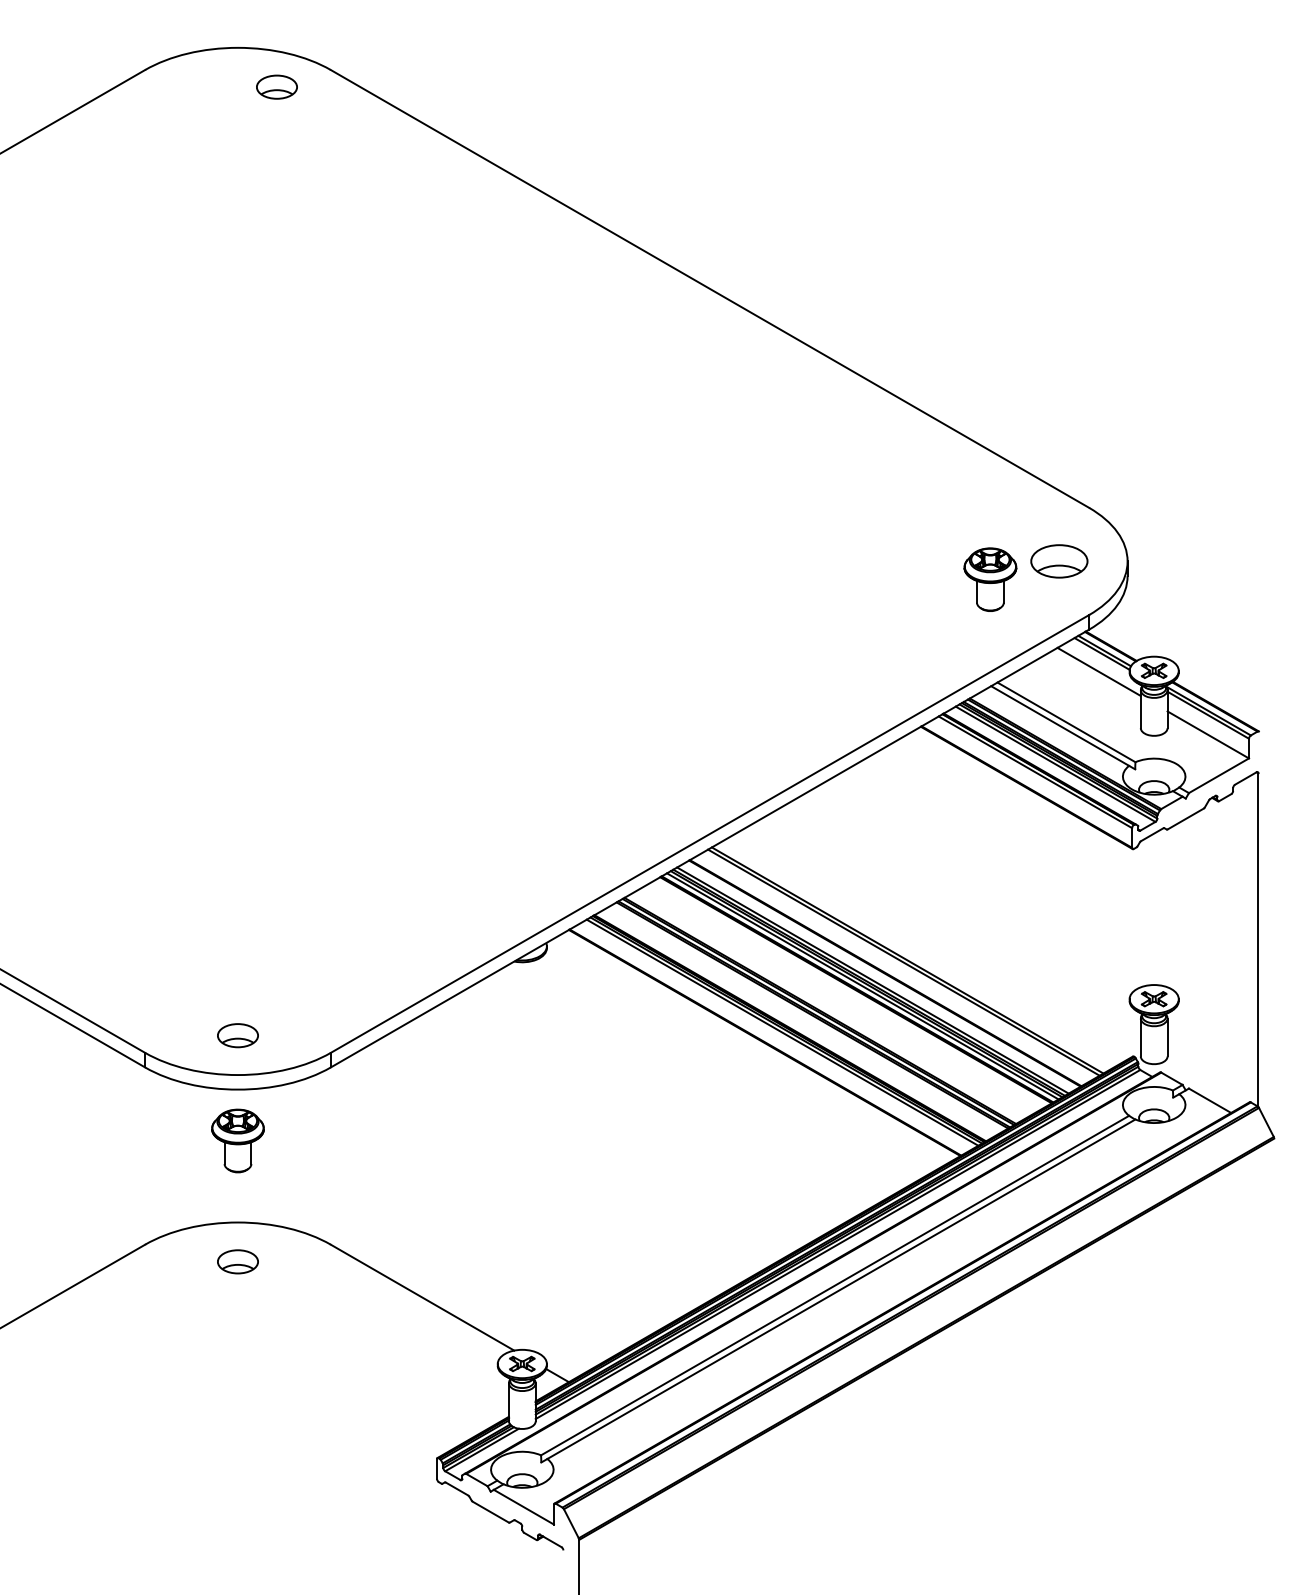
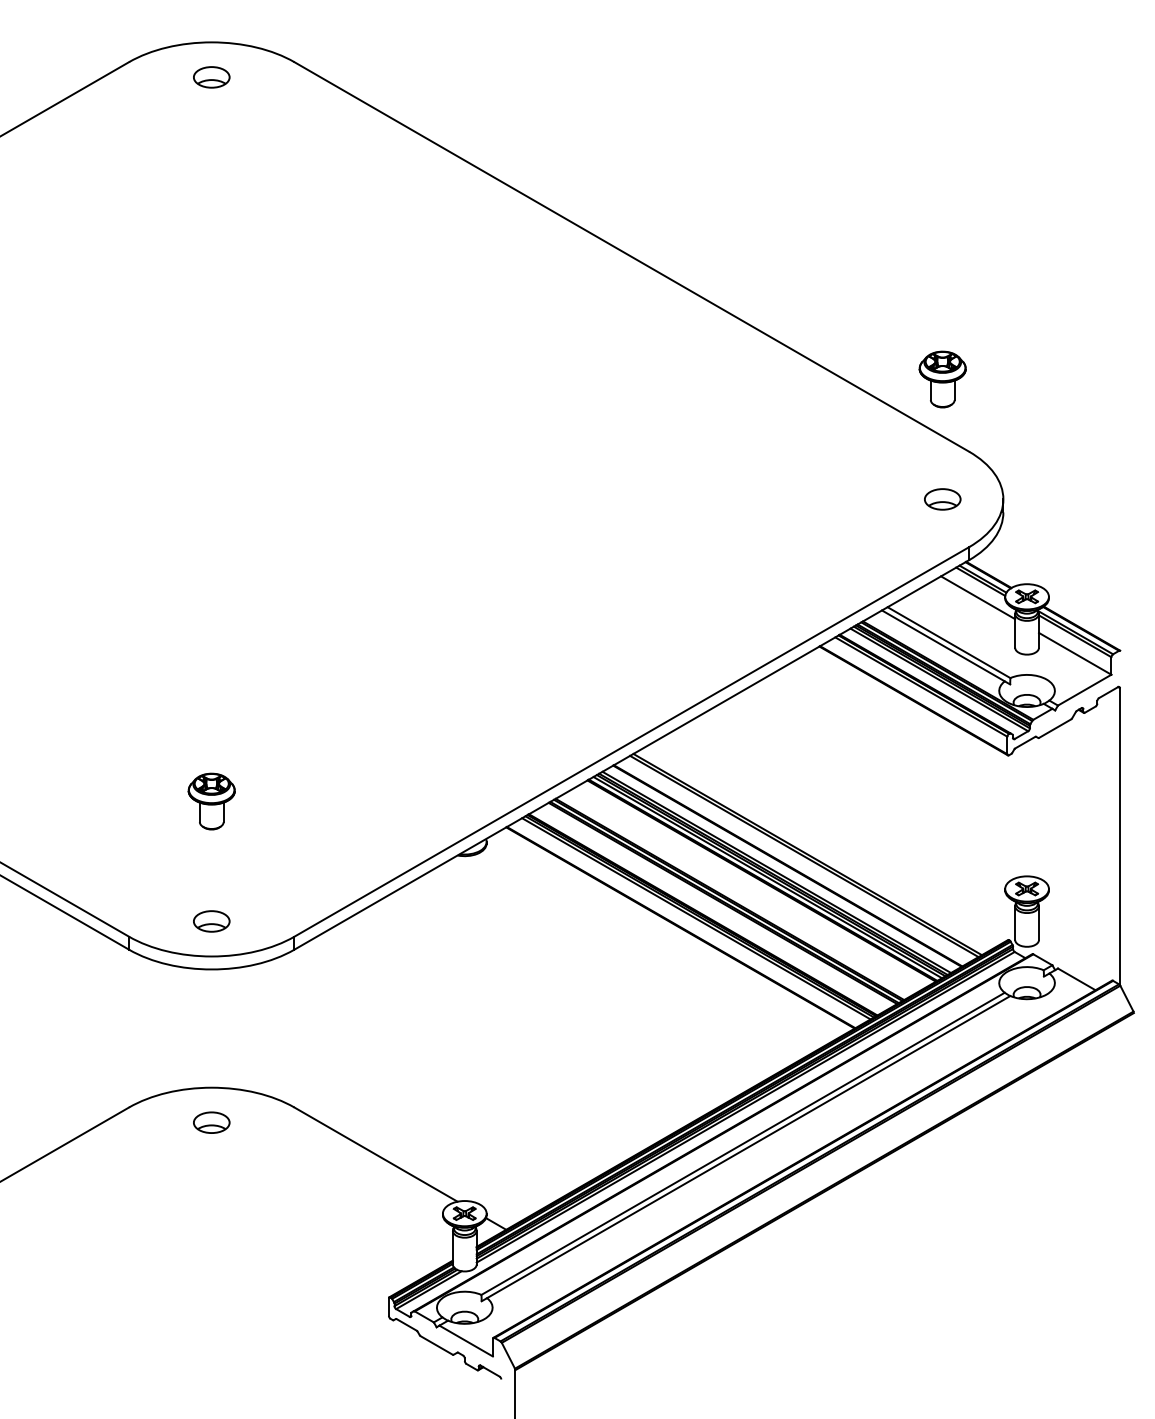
part: (276, 86) -> (211, 76), moved
part: (1059, 561) -> (942, 499), size x0.71
part: (990, 579) -> (942, 379), moved
part: (237, 1140) -> (211, 801), moved

